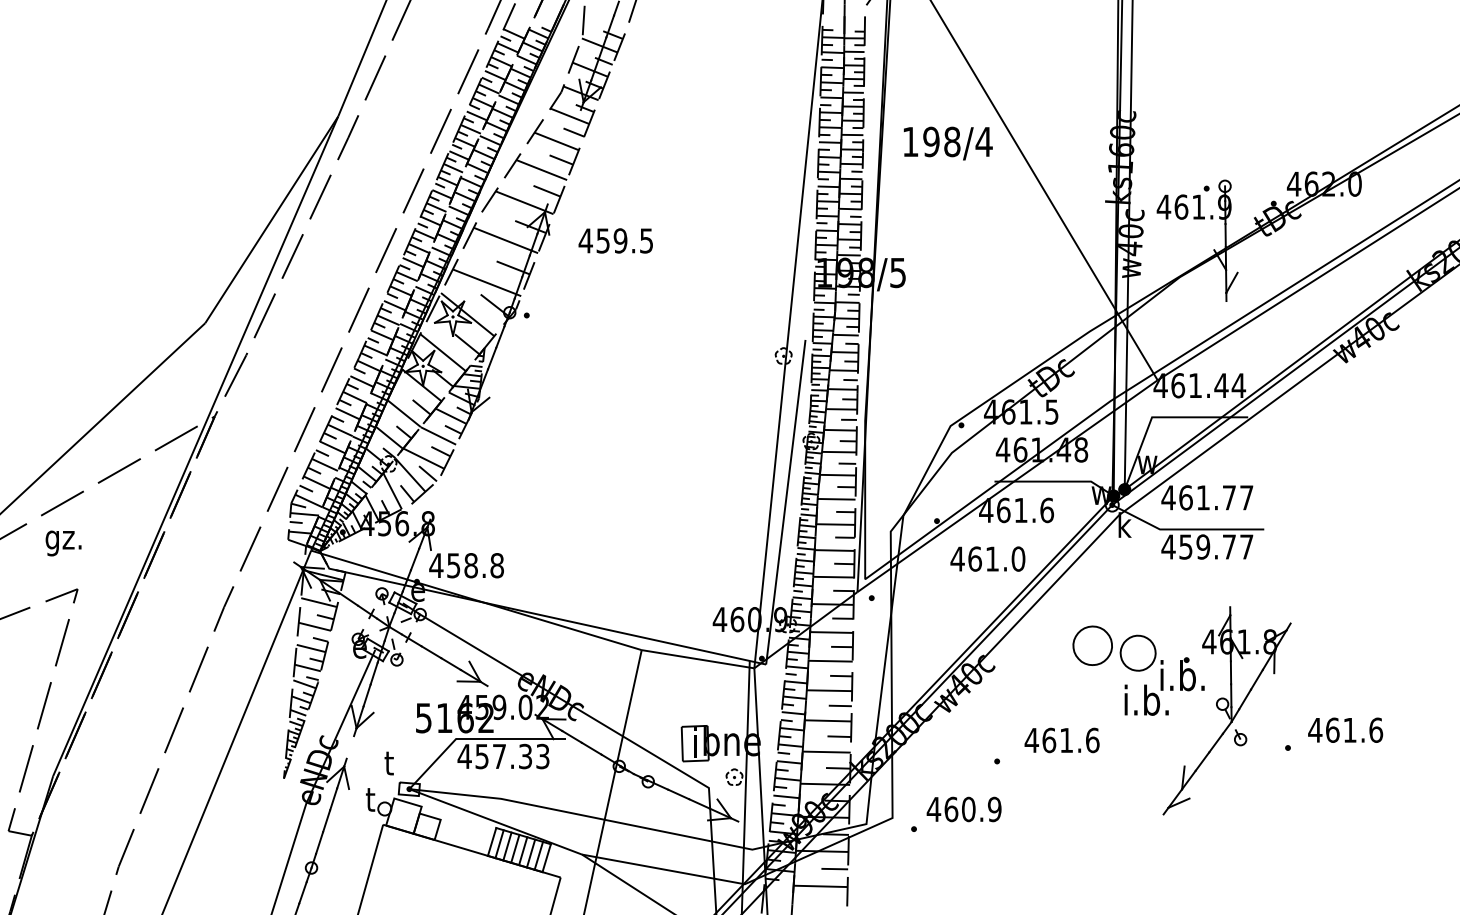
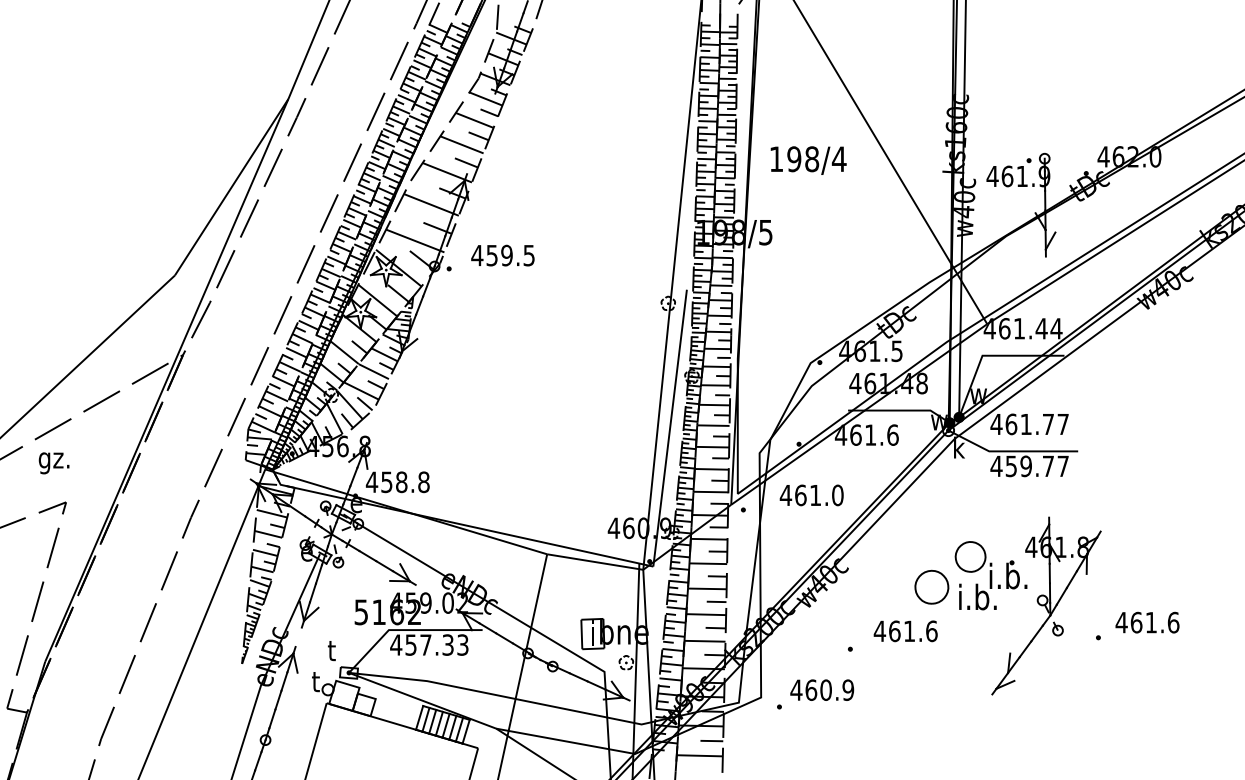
text: (947, 143) -> (808, 160), moved
text: (615, 240) -> (502, 255), moved
text: (987, 558) -> (811, 494), moved
part: (1092, 645) -> (931, 587), moved

